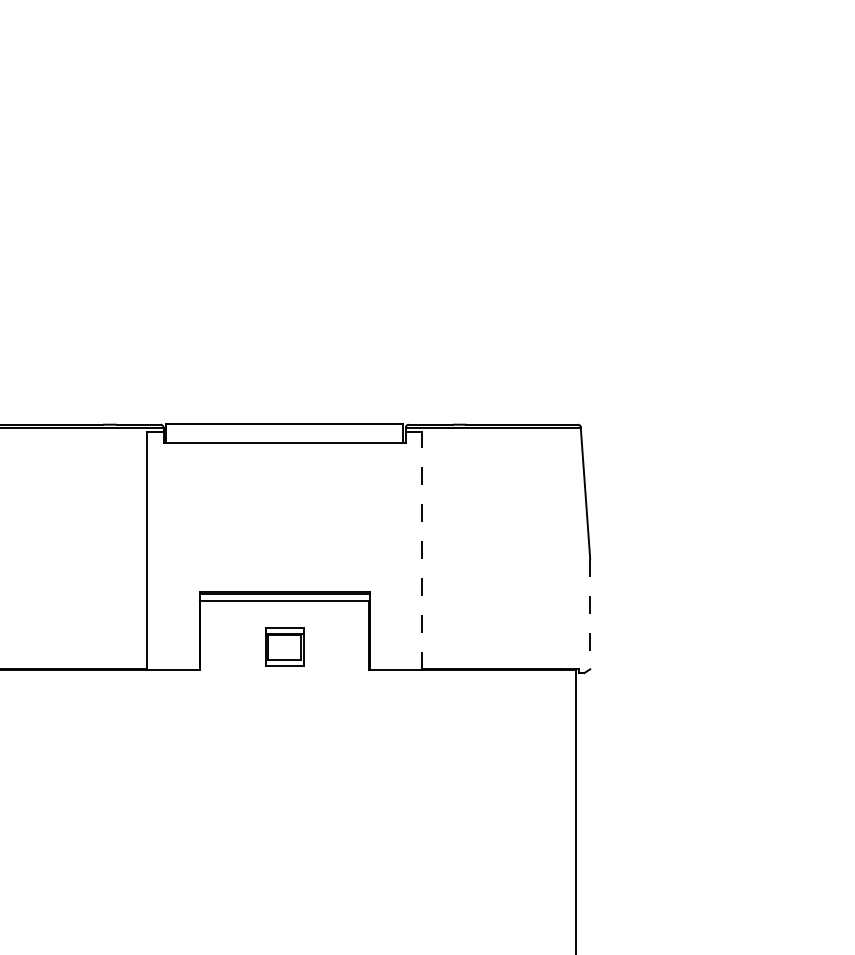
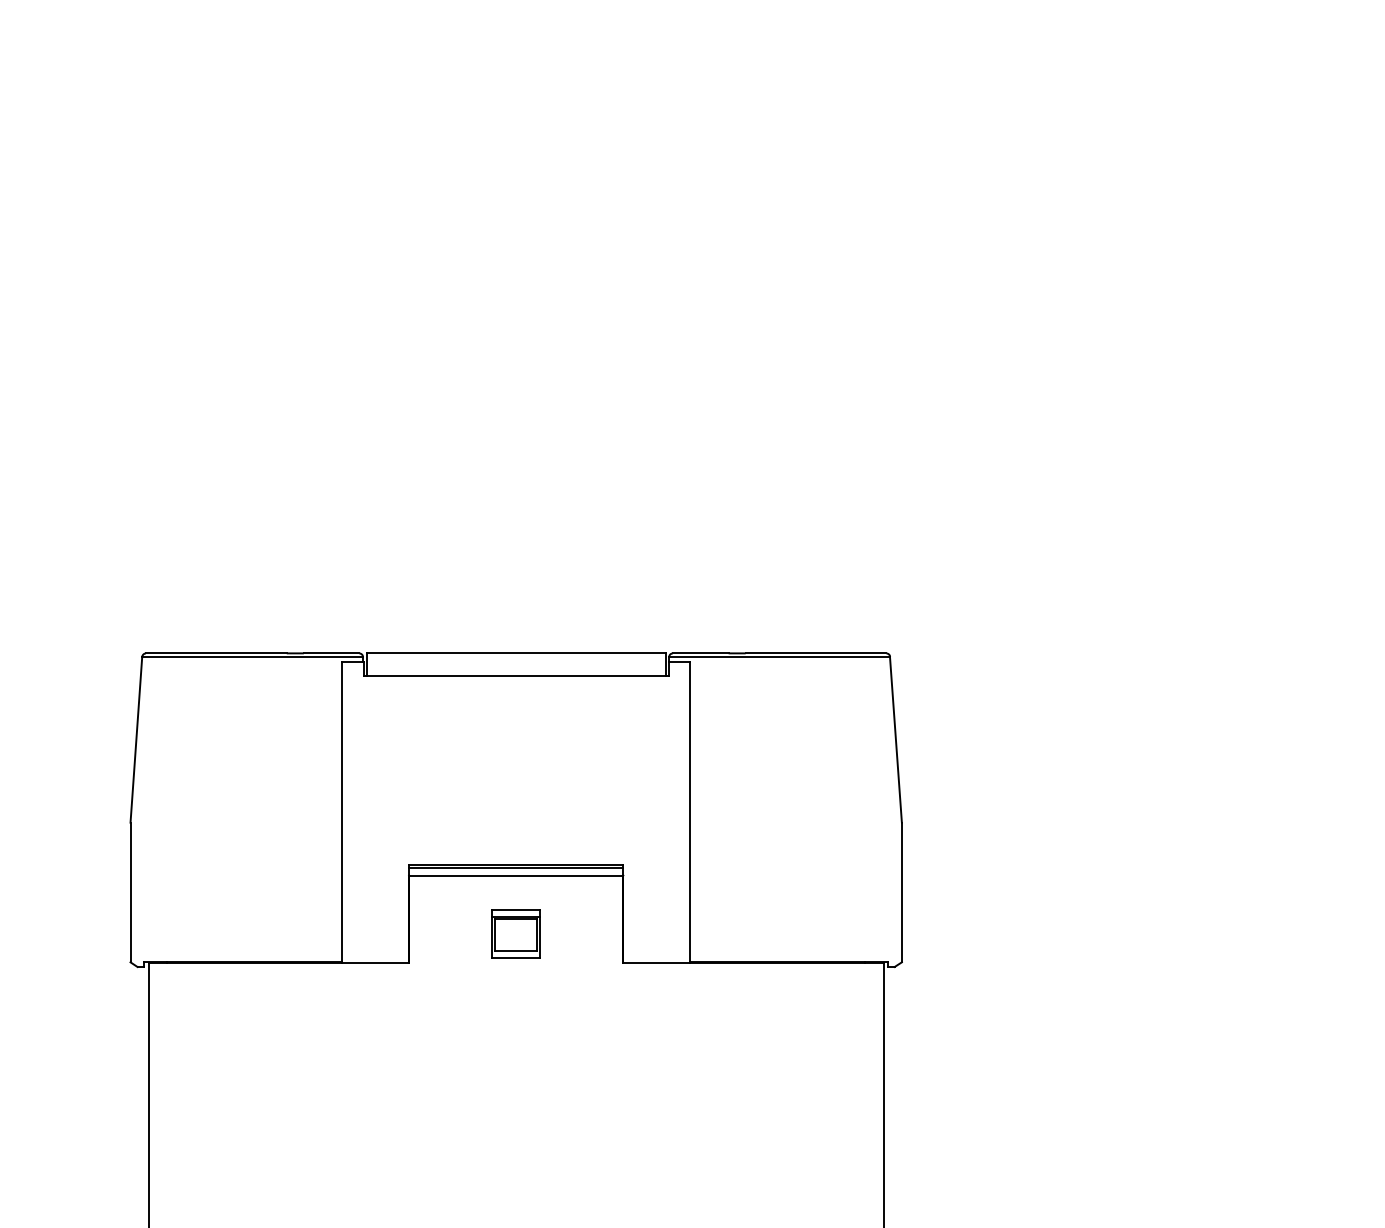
line: (421, 550) -> (689, 812), dashed -> solid
line: (589, 614) -> (901, 892), dashed -> solid

